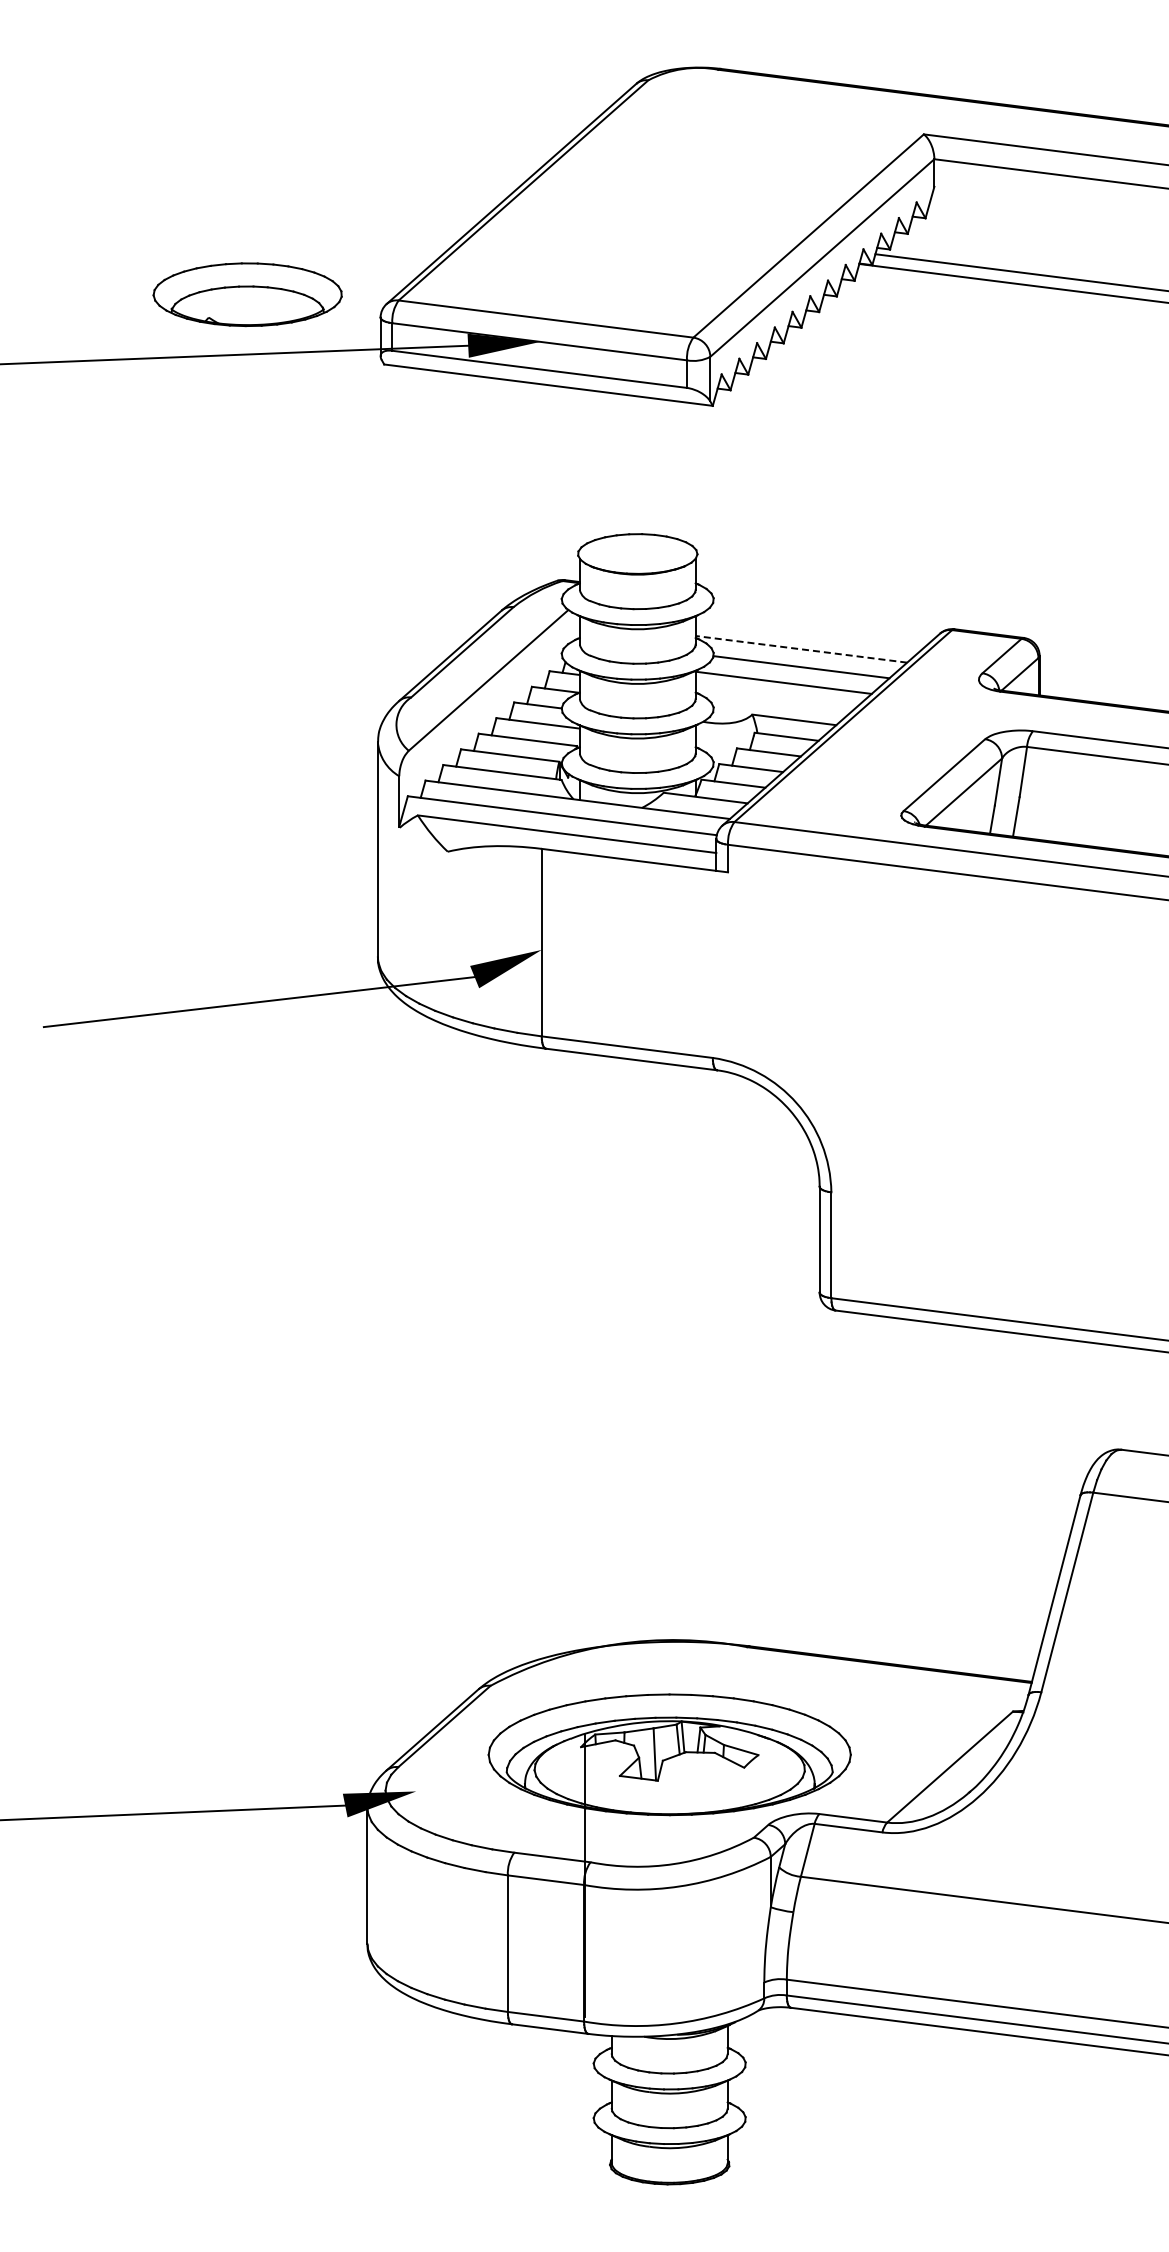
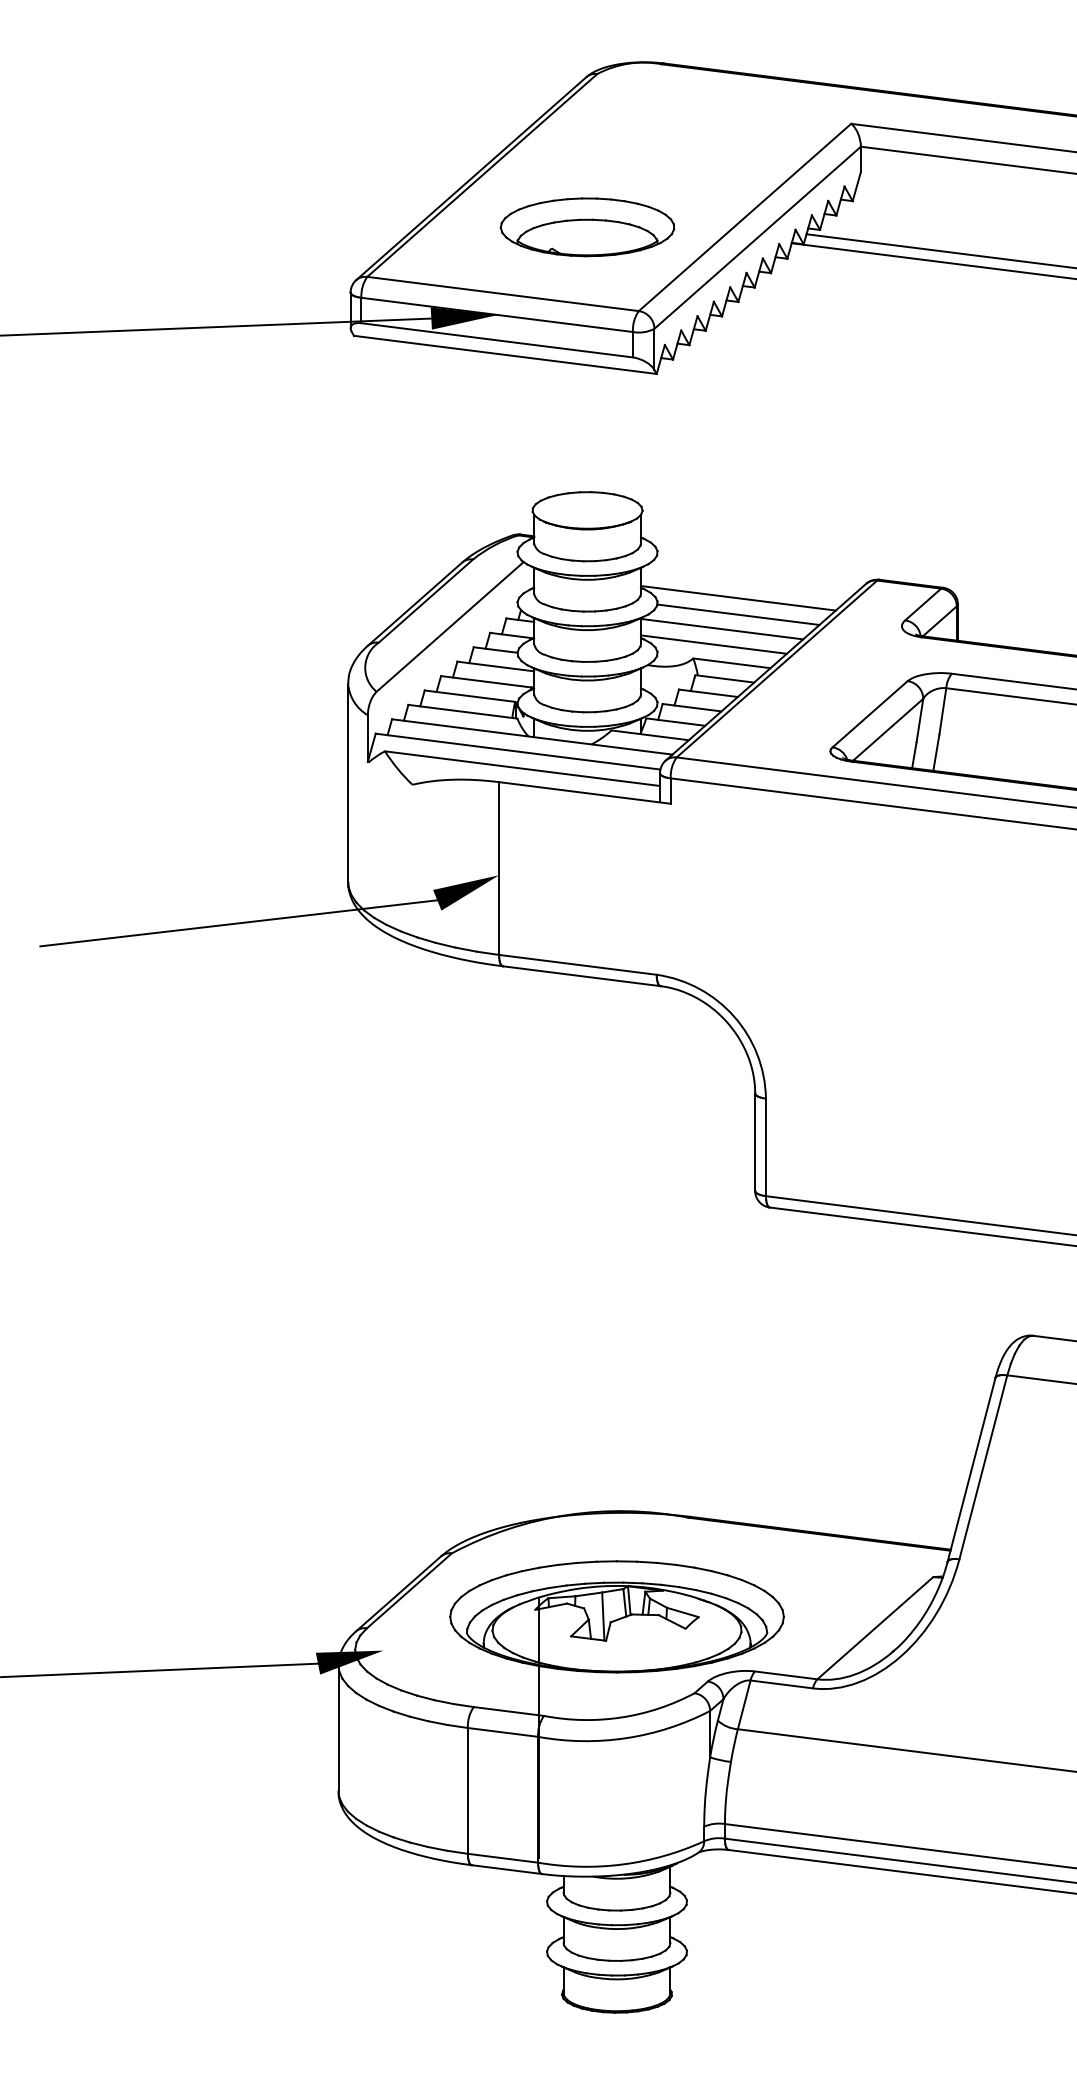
part: (247, 294) -> (587, 227), moved
line: (801, 649) -> (738, 598), dashed -> solid
line: (774, 699) -> (713, 644), added

